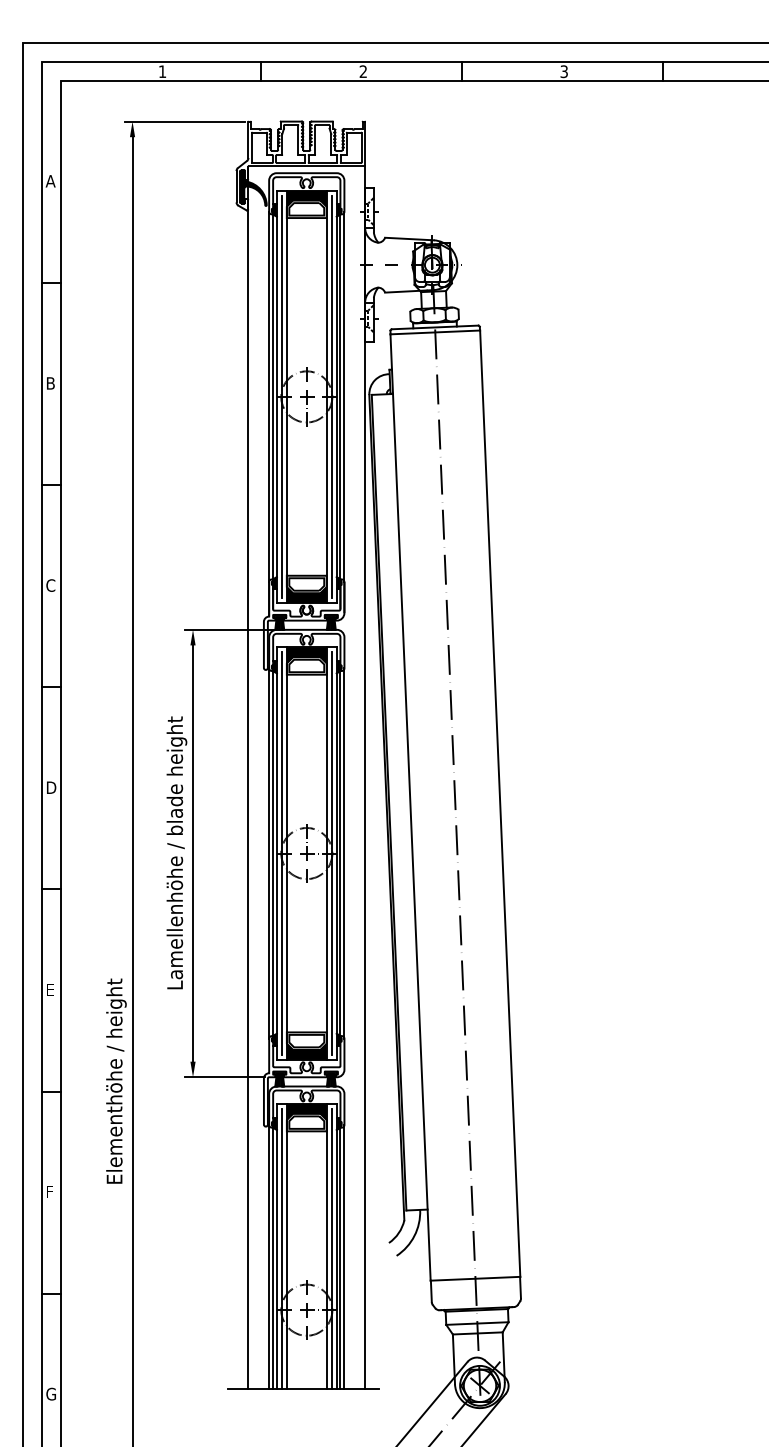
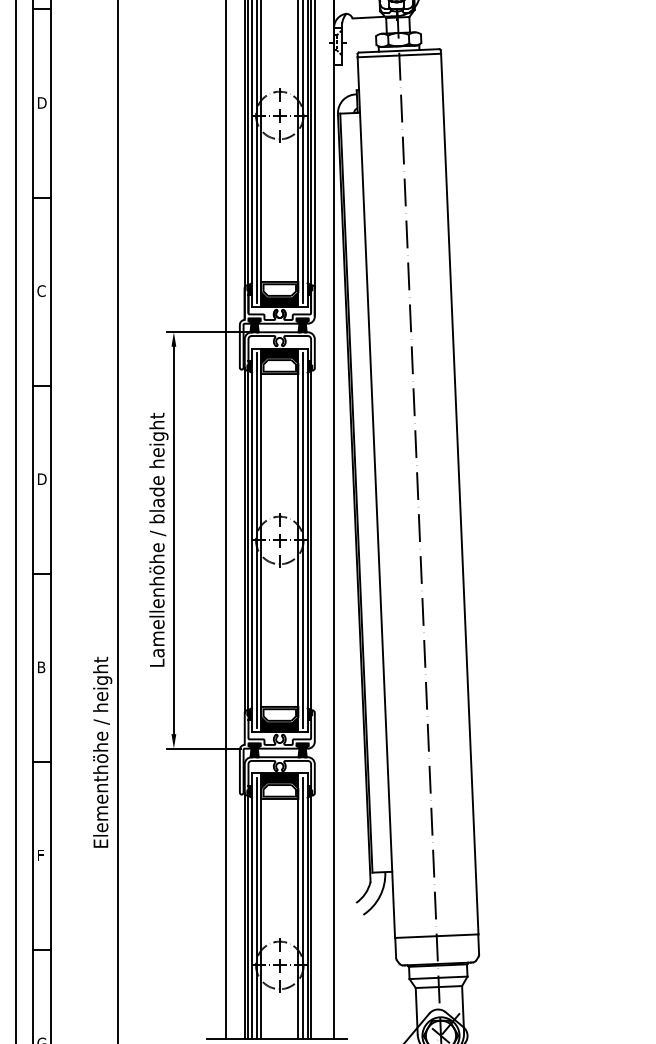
text: (52, 383) -> (43, 103), B -> D
line: (344, 853) -> (314, 540), removed
text: (50, 989) -> (41, 666), E -> B
line: (344, 1256) -> (314, 915), removed

